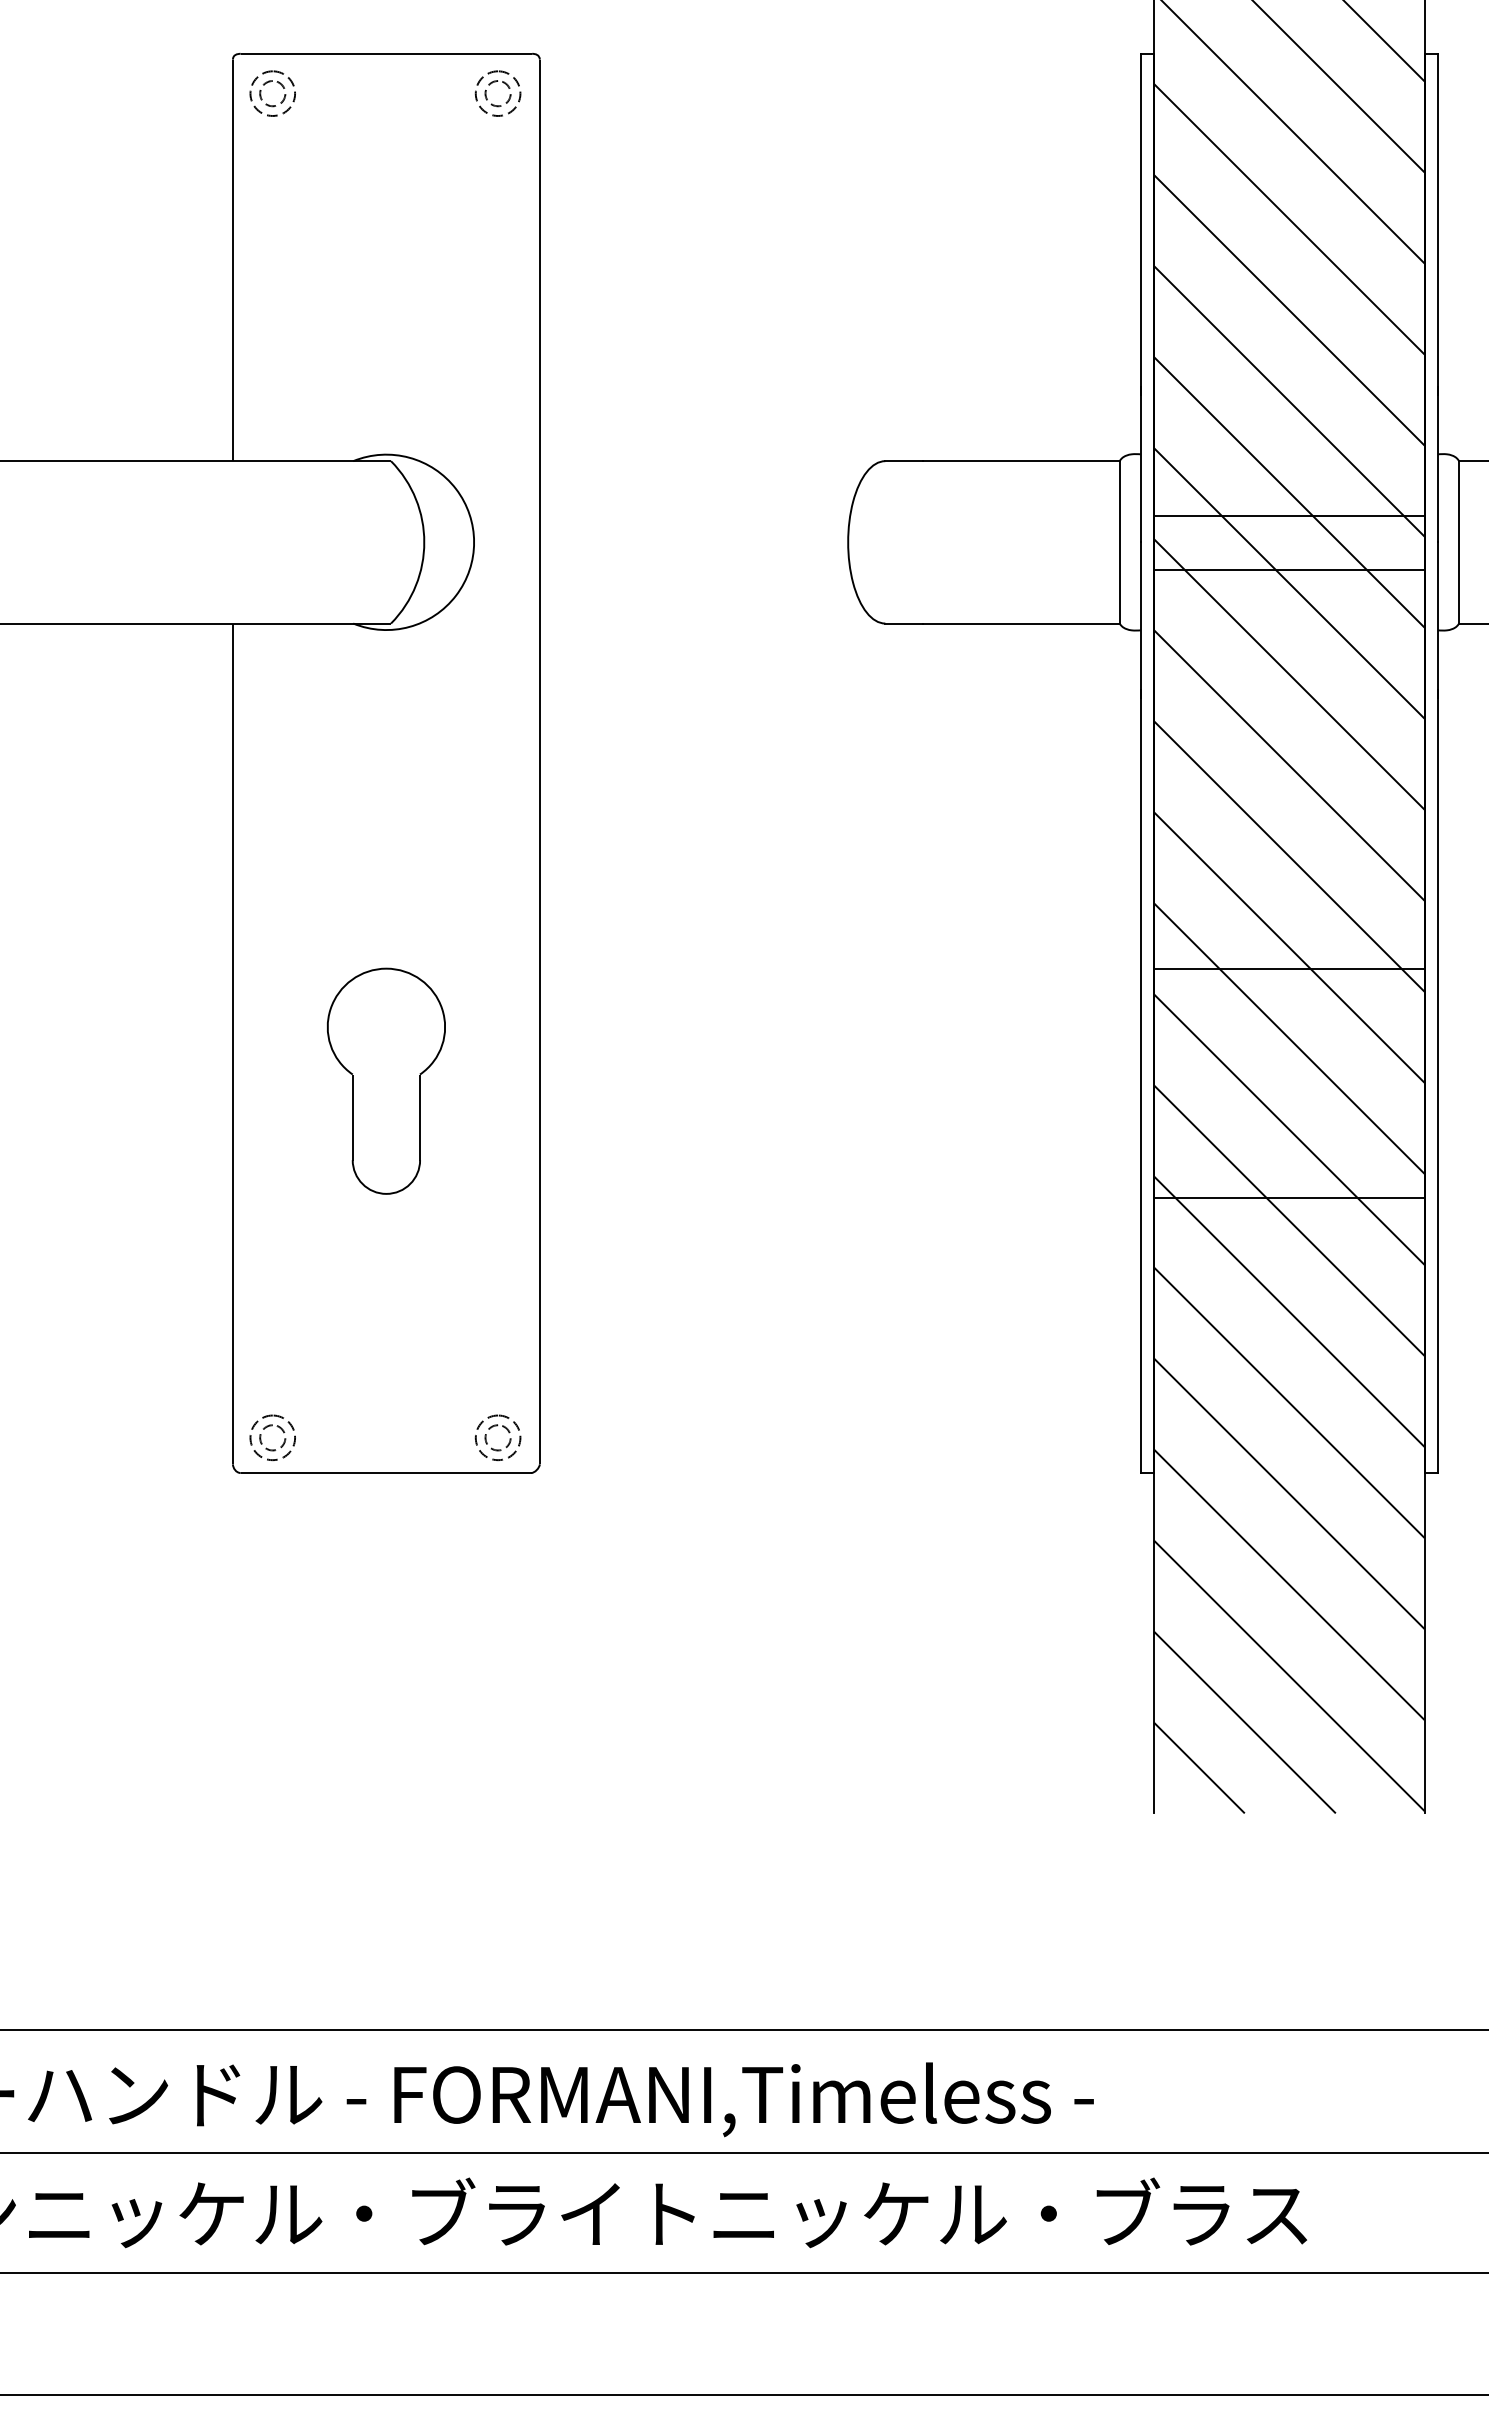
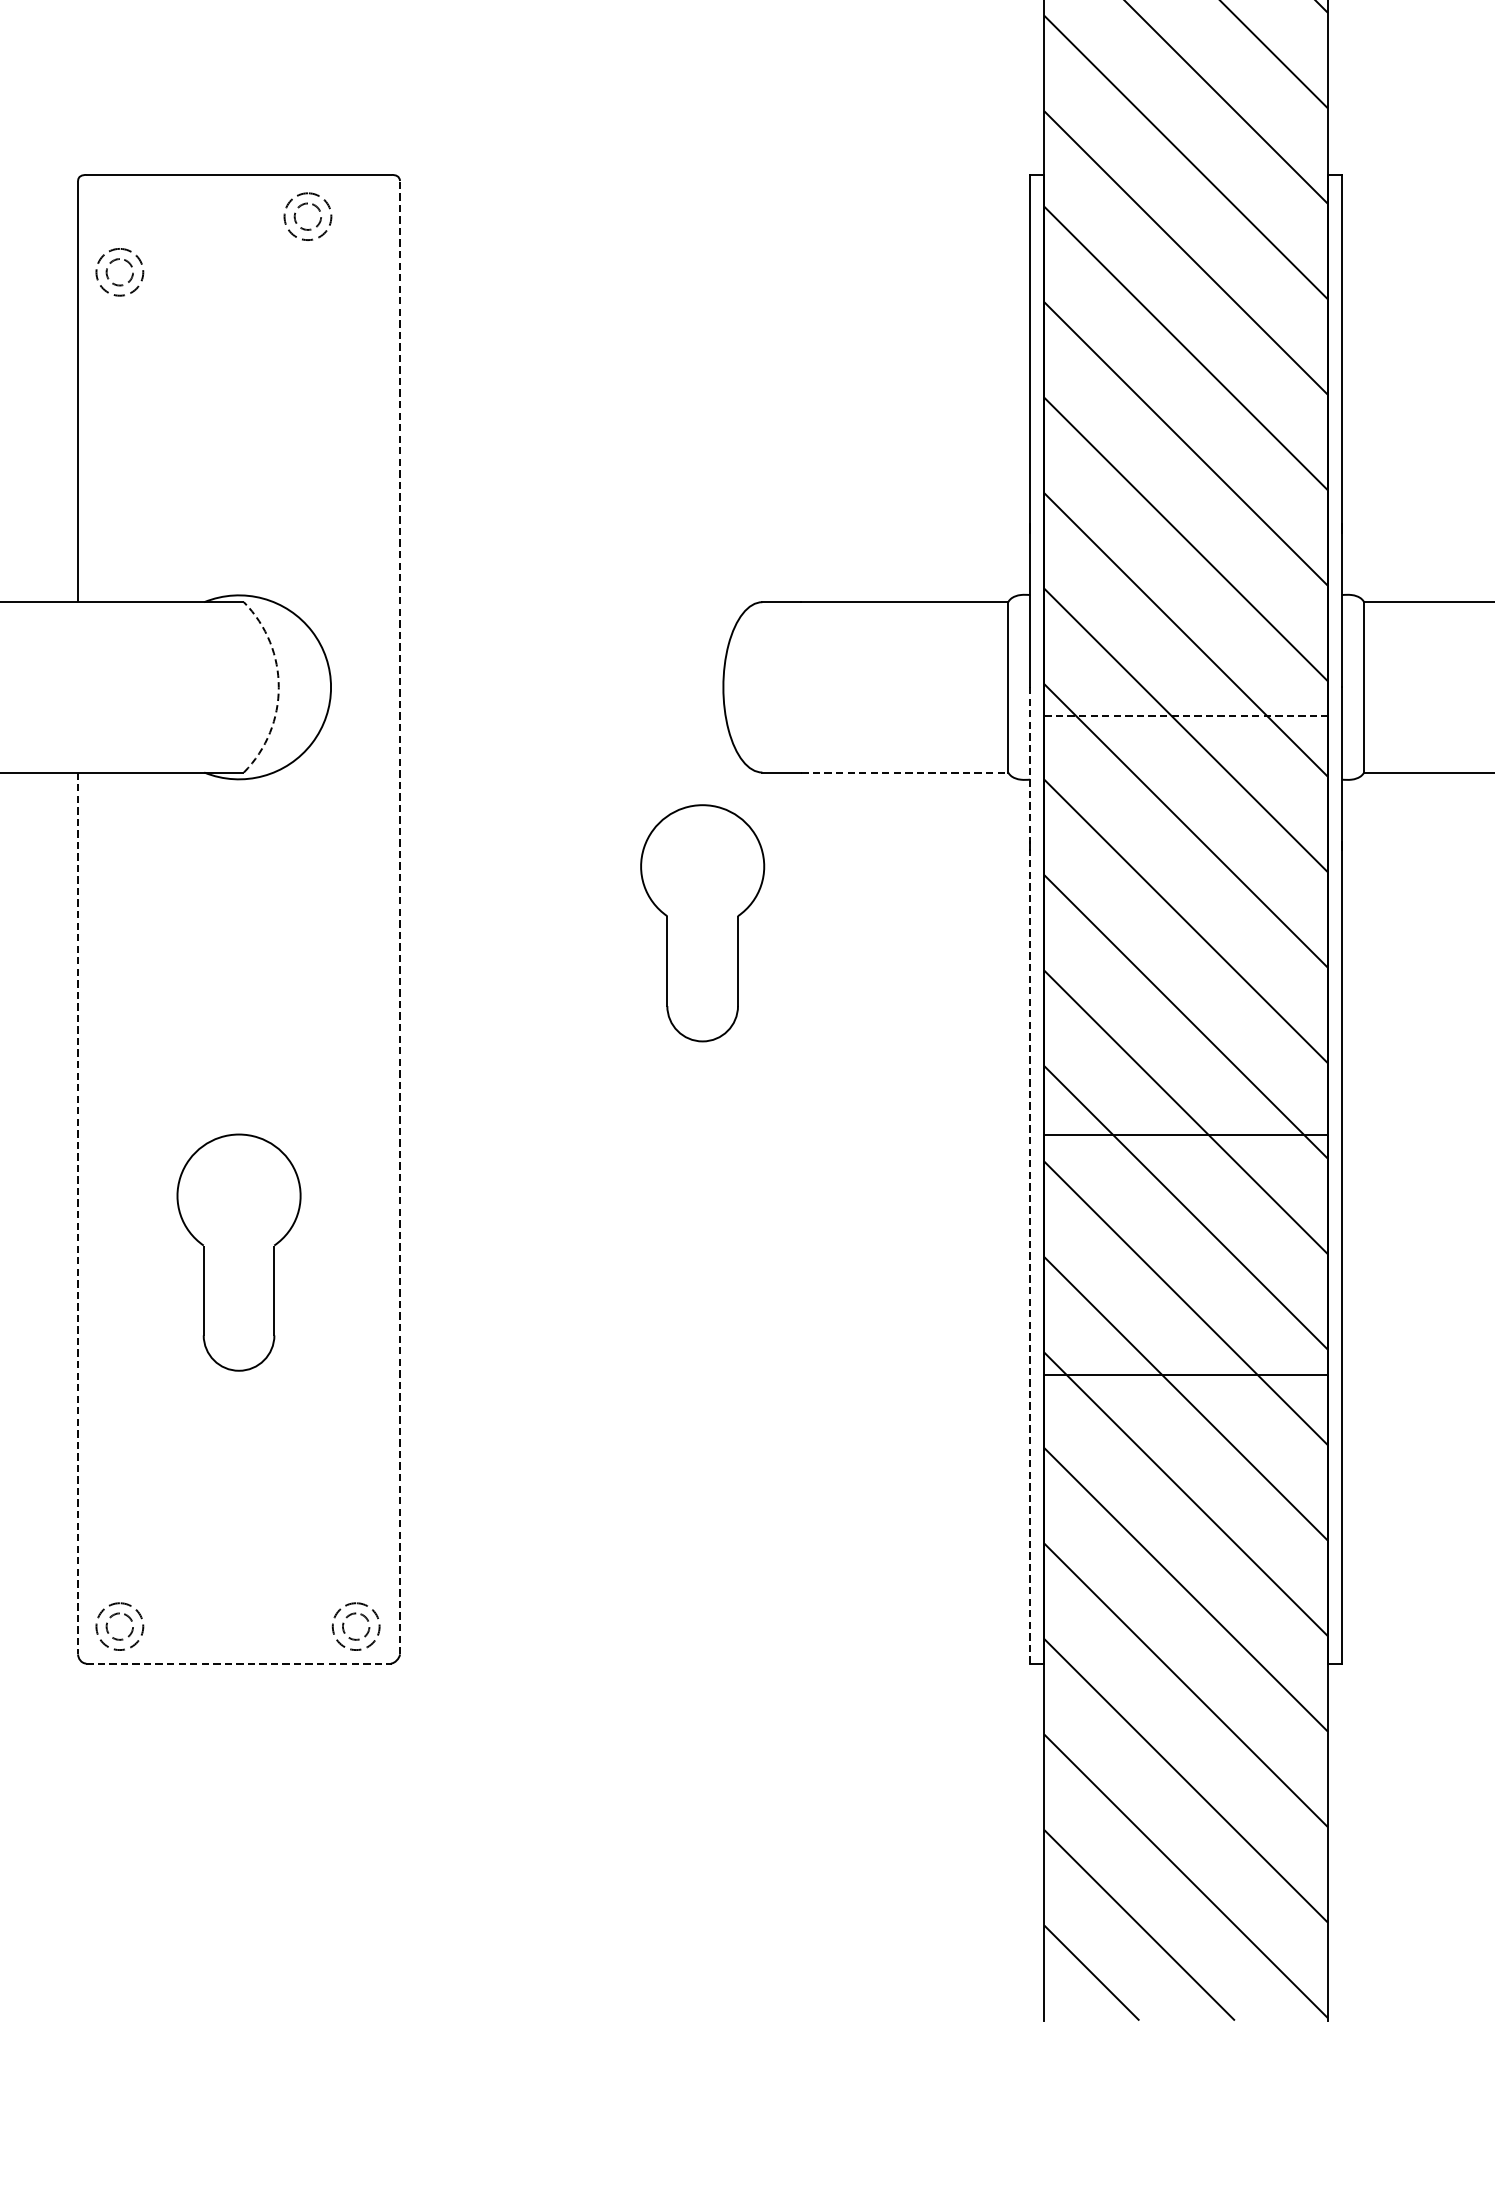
part: (261, 93) -> (108, 272), moved
part: (487, 97) -> (296, 220), moved
line: (1289, 515) -> (1186, 659), removed
arc: (424, 542) -> (278, 687), solid -> dashed
line: (1289, 569) -> (1186, 715), solid -> dashed
line: (1021, 623) -> (905, 772), solid -> dashed
line: (539, 761) -> (399, 917), solid -> dashed
part: (828, 766) -> (702, 922), added
line: (1140, 1007) -> (1030, 1175), solid -> dashed
line: (232, 1044) -> (77, 1214), solid -> dashed
line: (386, 1473) -> (239, 1664), solid -> dashed

